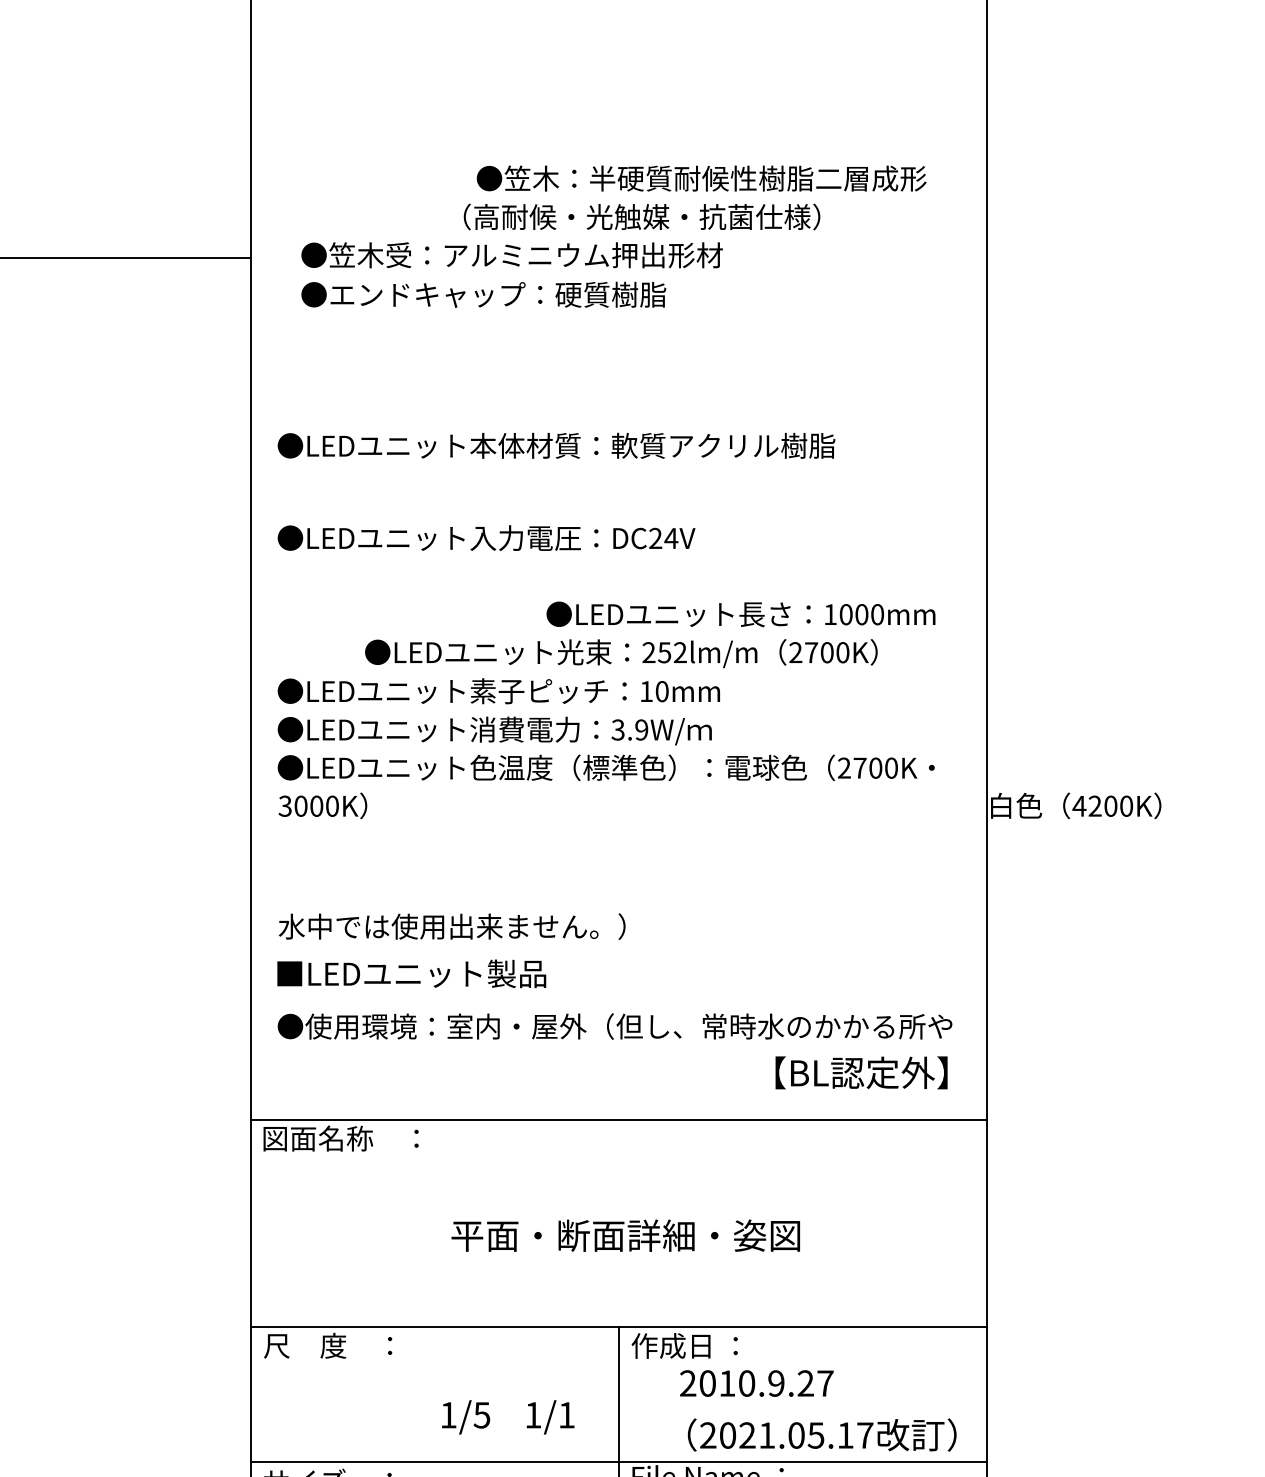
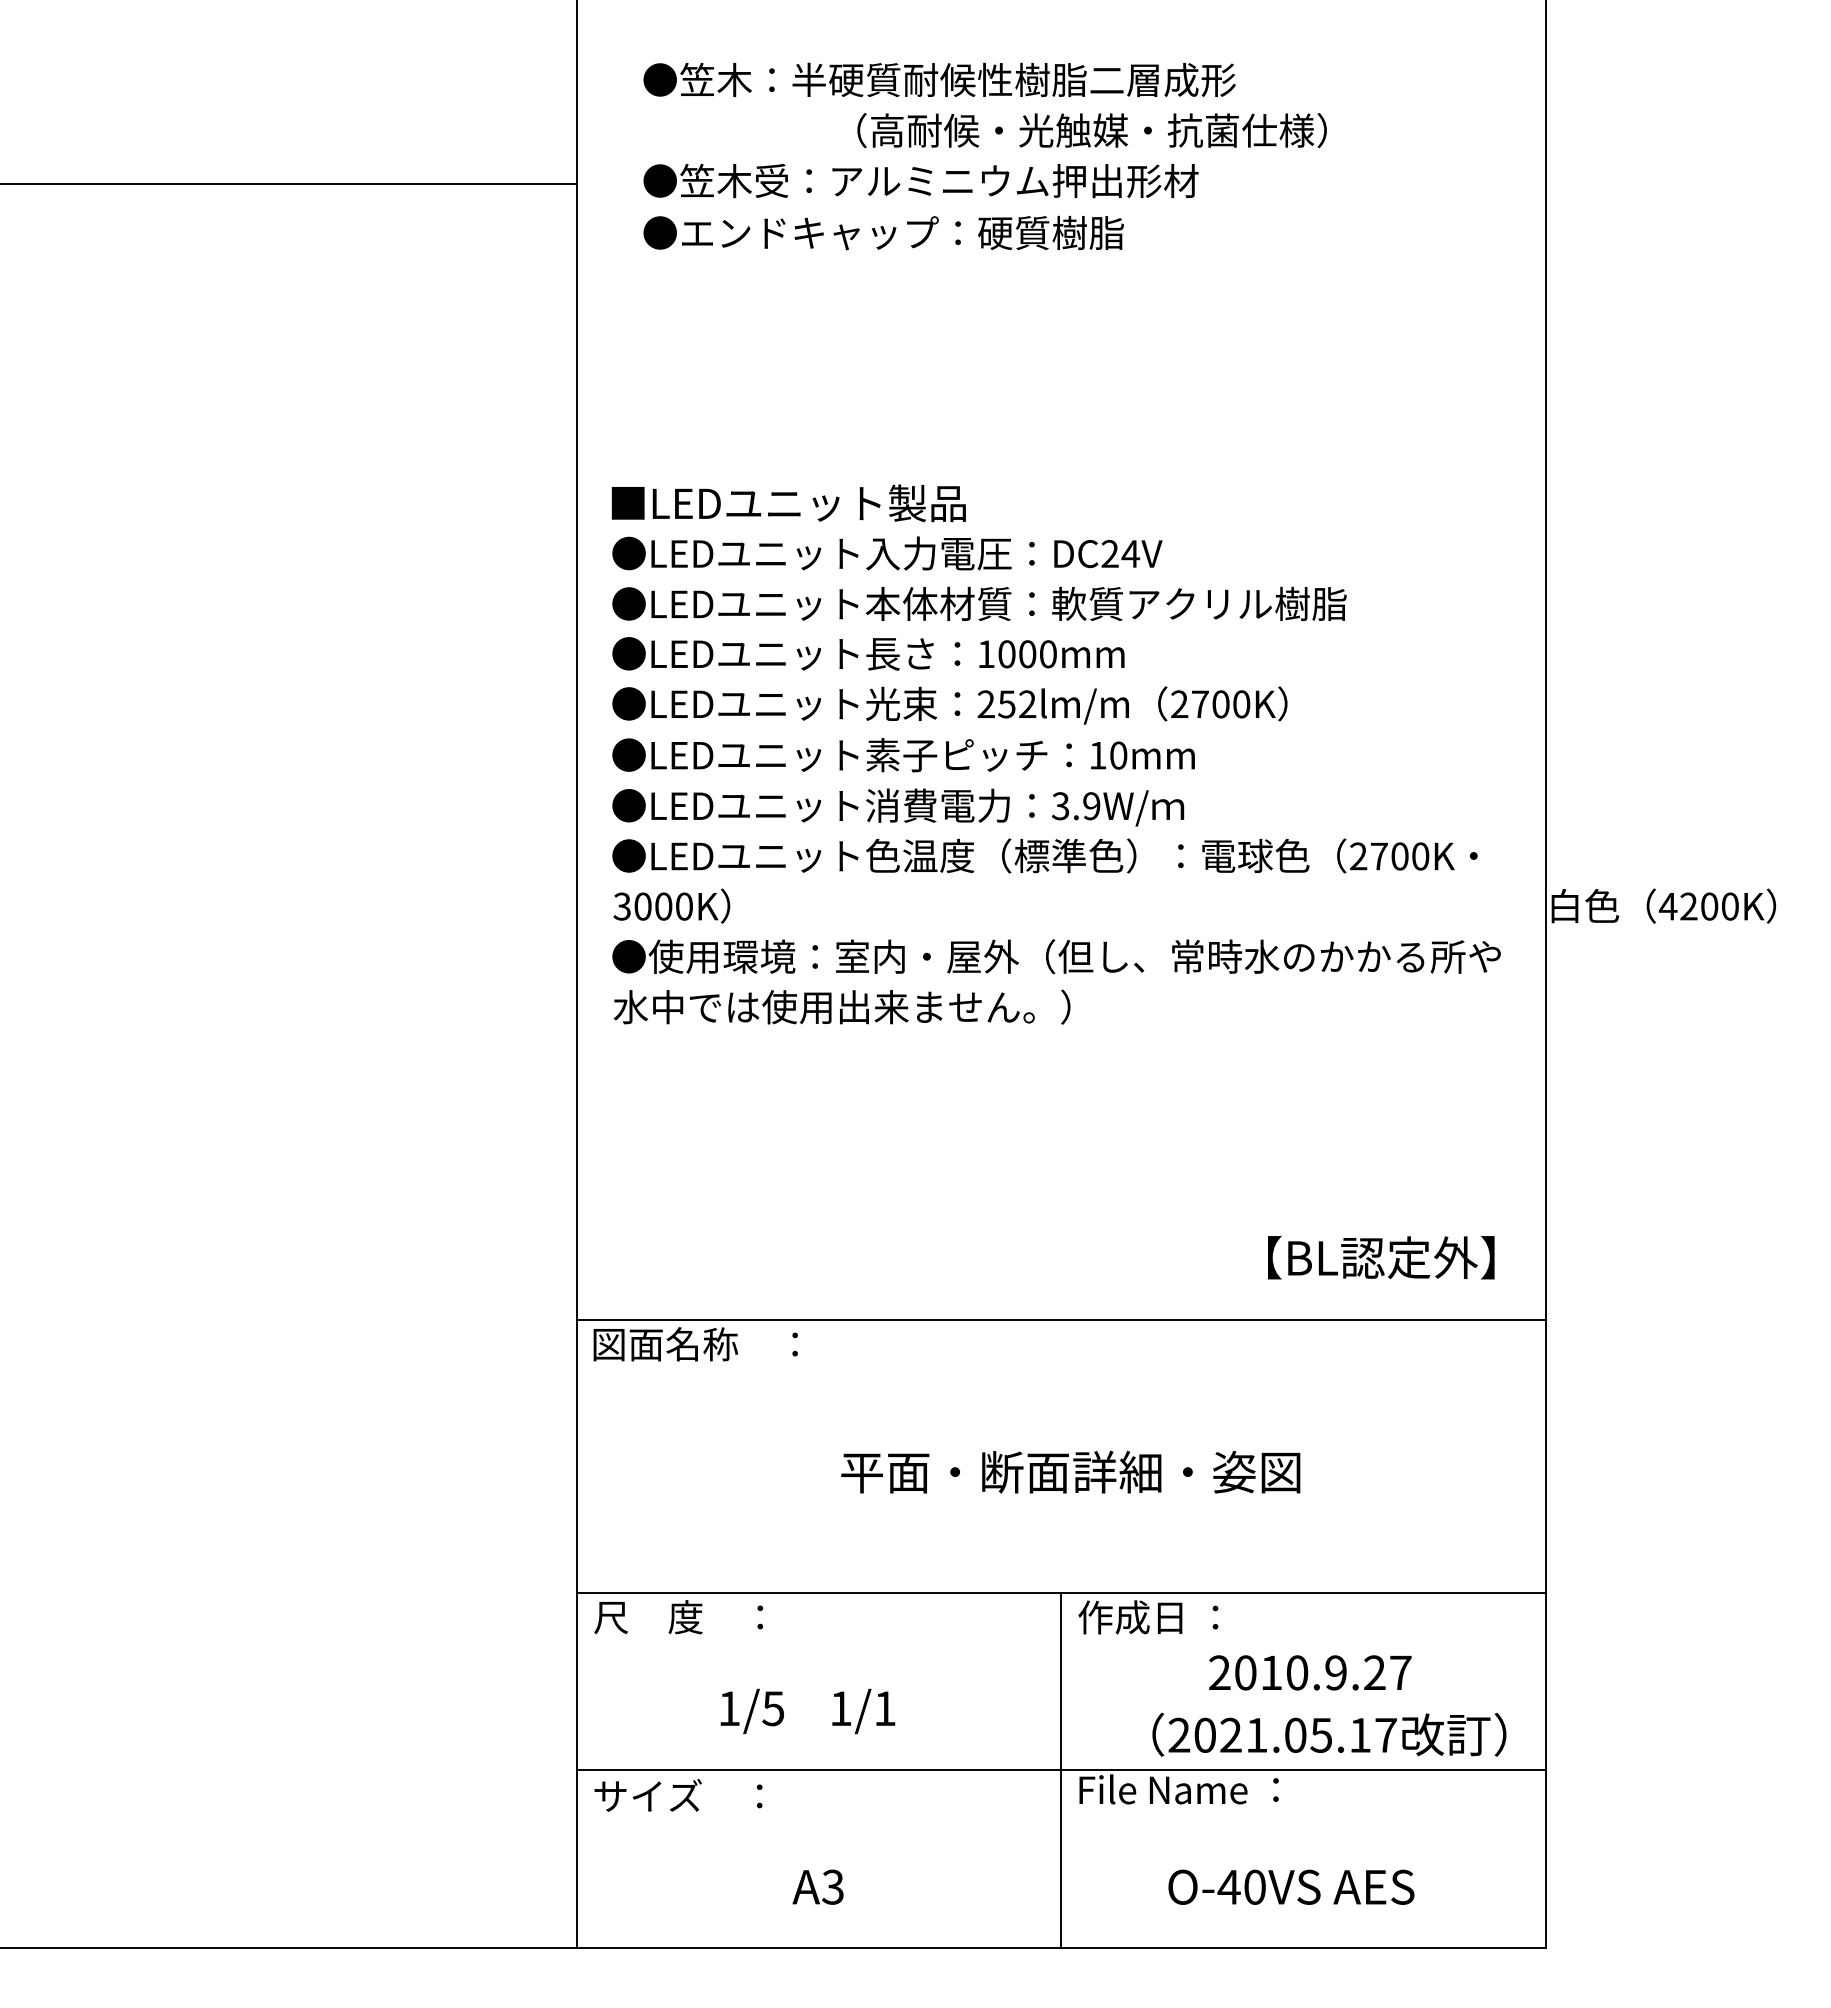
text: (701, 178) -> (939, 79), moved
text: (556, 445) -> (979, 603), moved
text: (741, 614) -> (868, 653), moved
text: (621, 653) -> (949, 705), moved
text: (451, 926) -> (841, 1006), moved
text: (411, 973) -> (788, 503), moved
text: (614, 1026) -> (1056, 956), moved
text: (756, 1383) -> (1310, 1672), moved
text: (507, 1417) -> (807, 1711), moved

